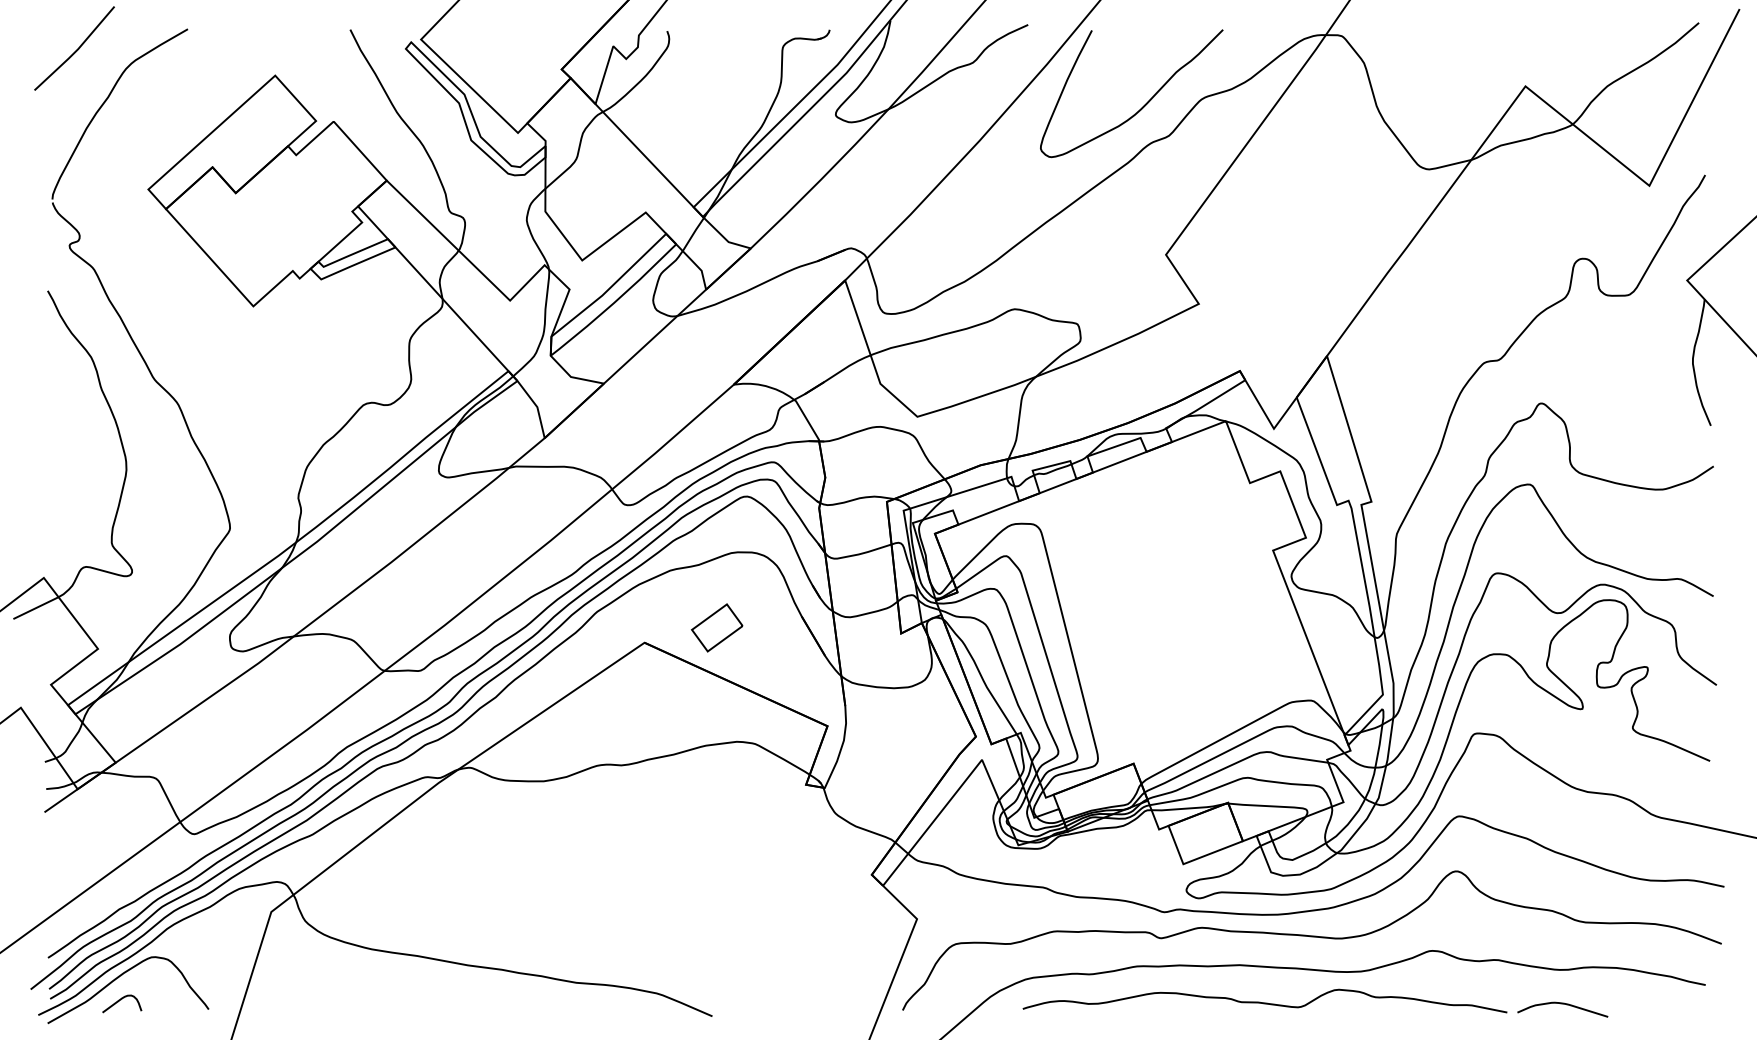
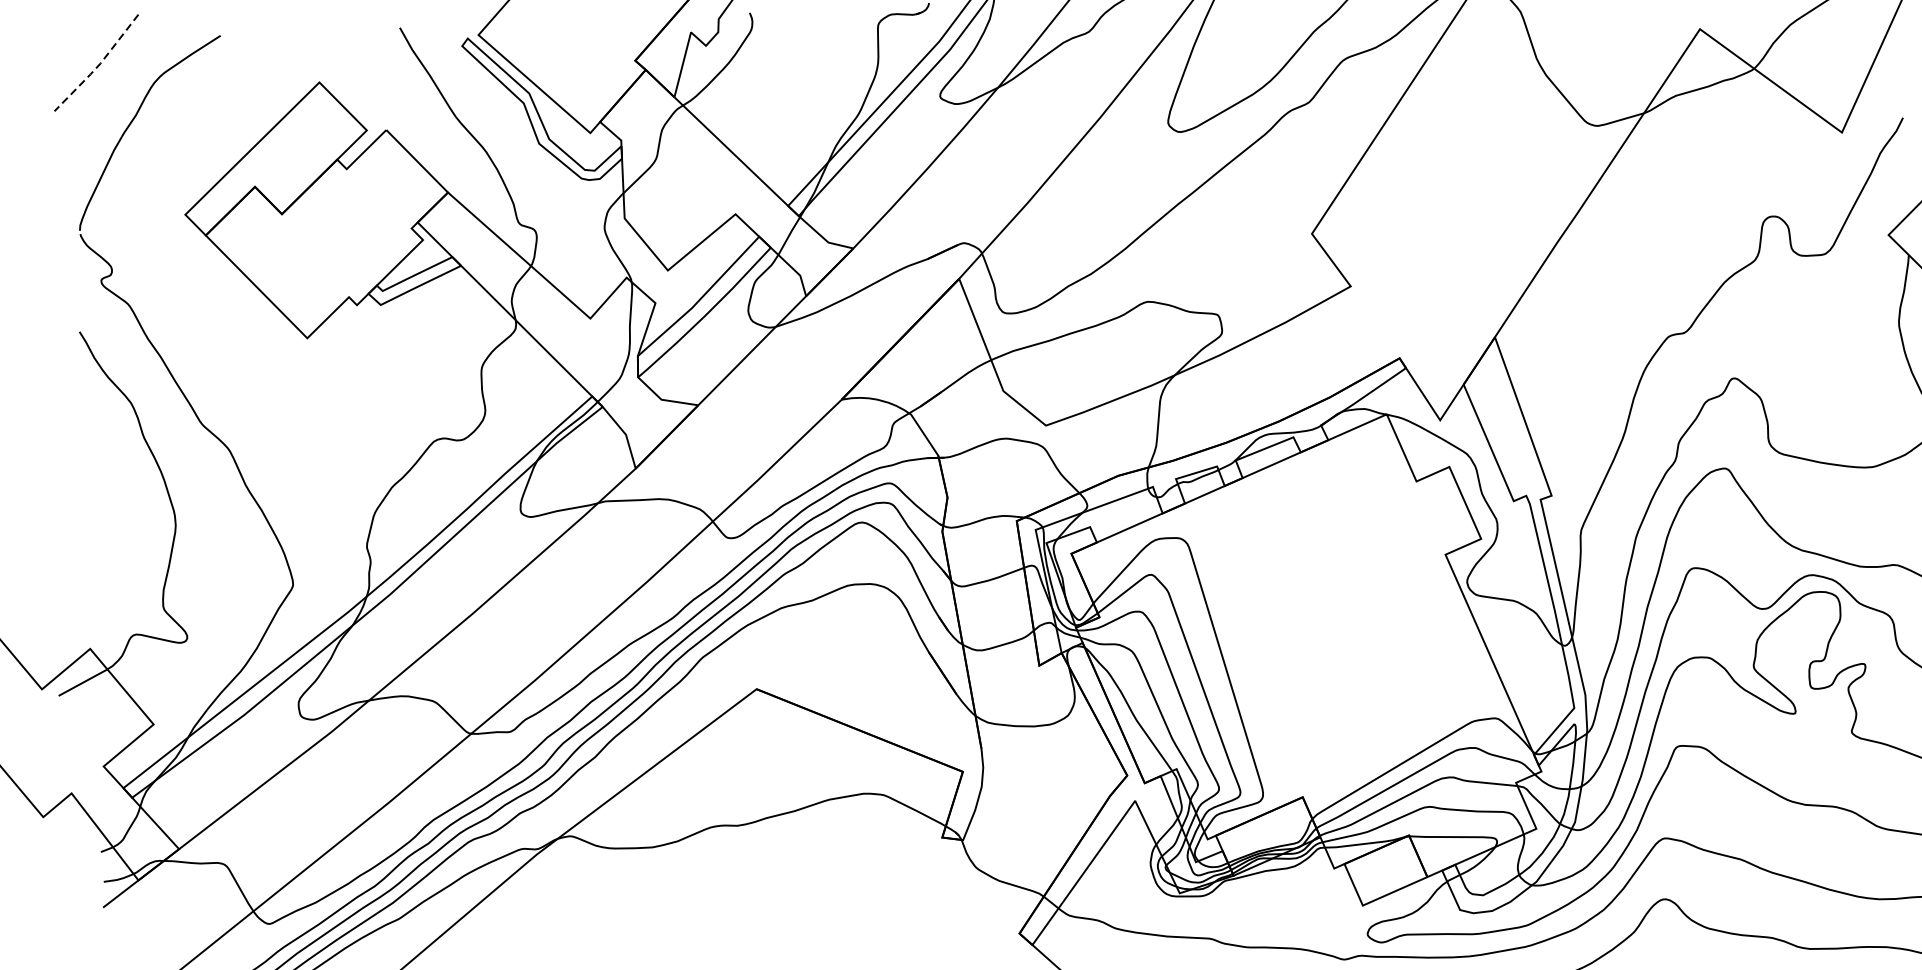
line: (76, 50) -> (98, 65), solid -> dashed
part: (717, 627) -> (836, 668), removed

